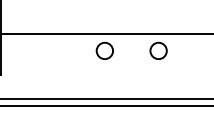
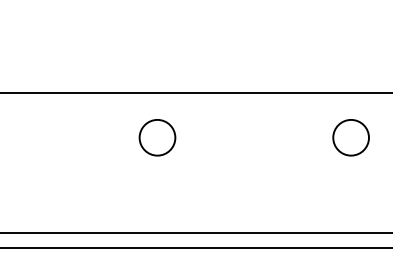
circle: (104, 50) -> (156, 136), moved
circle: (158, 50) -> (350, 136), moved

